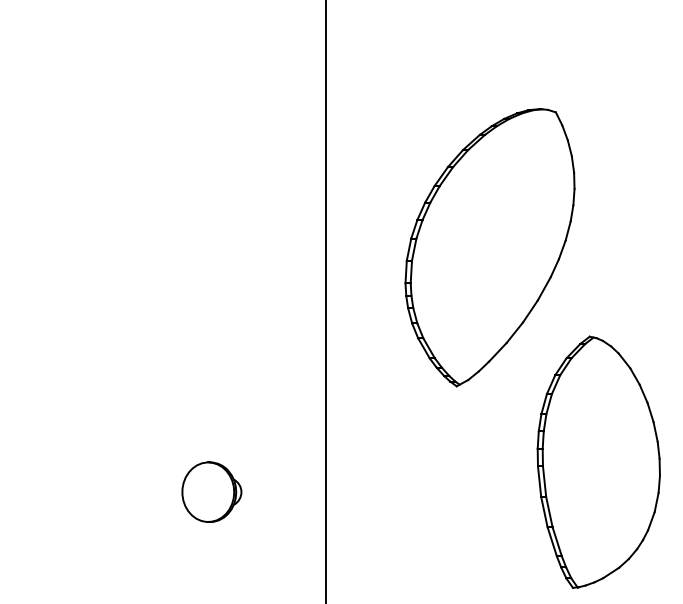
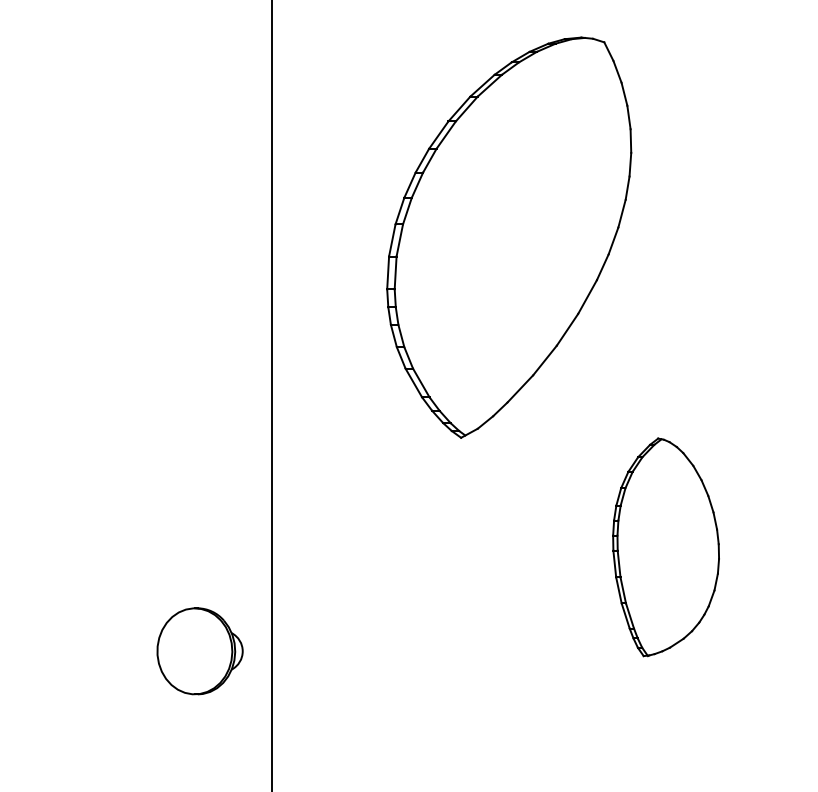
part: (598, 461) -> (665, 546), size x0.6
part: (211, 491) -> (199, 650), moved

